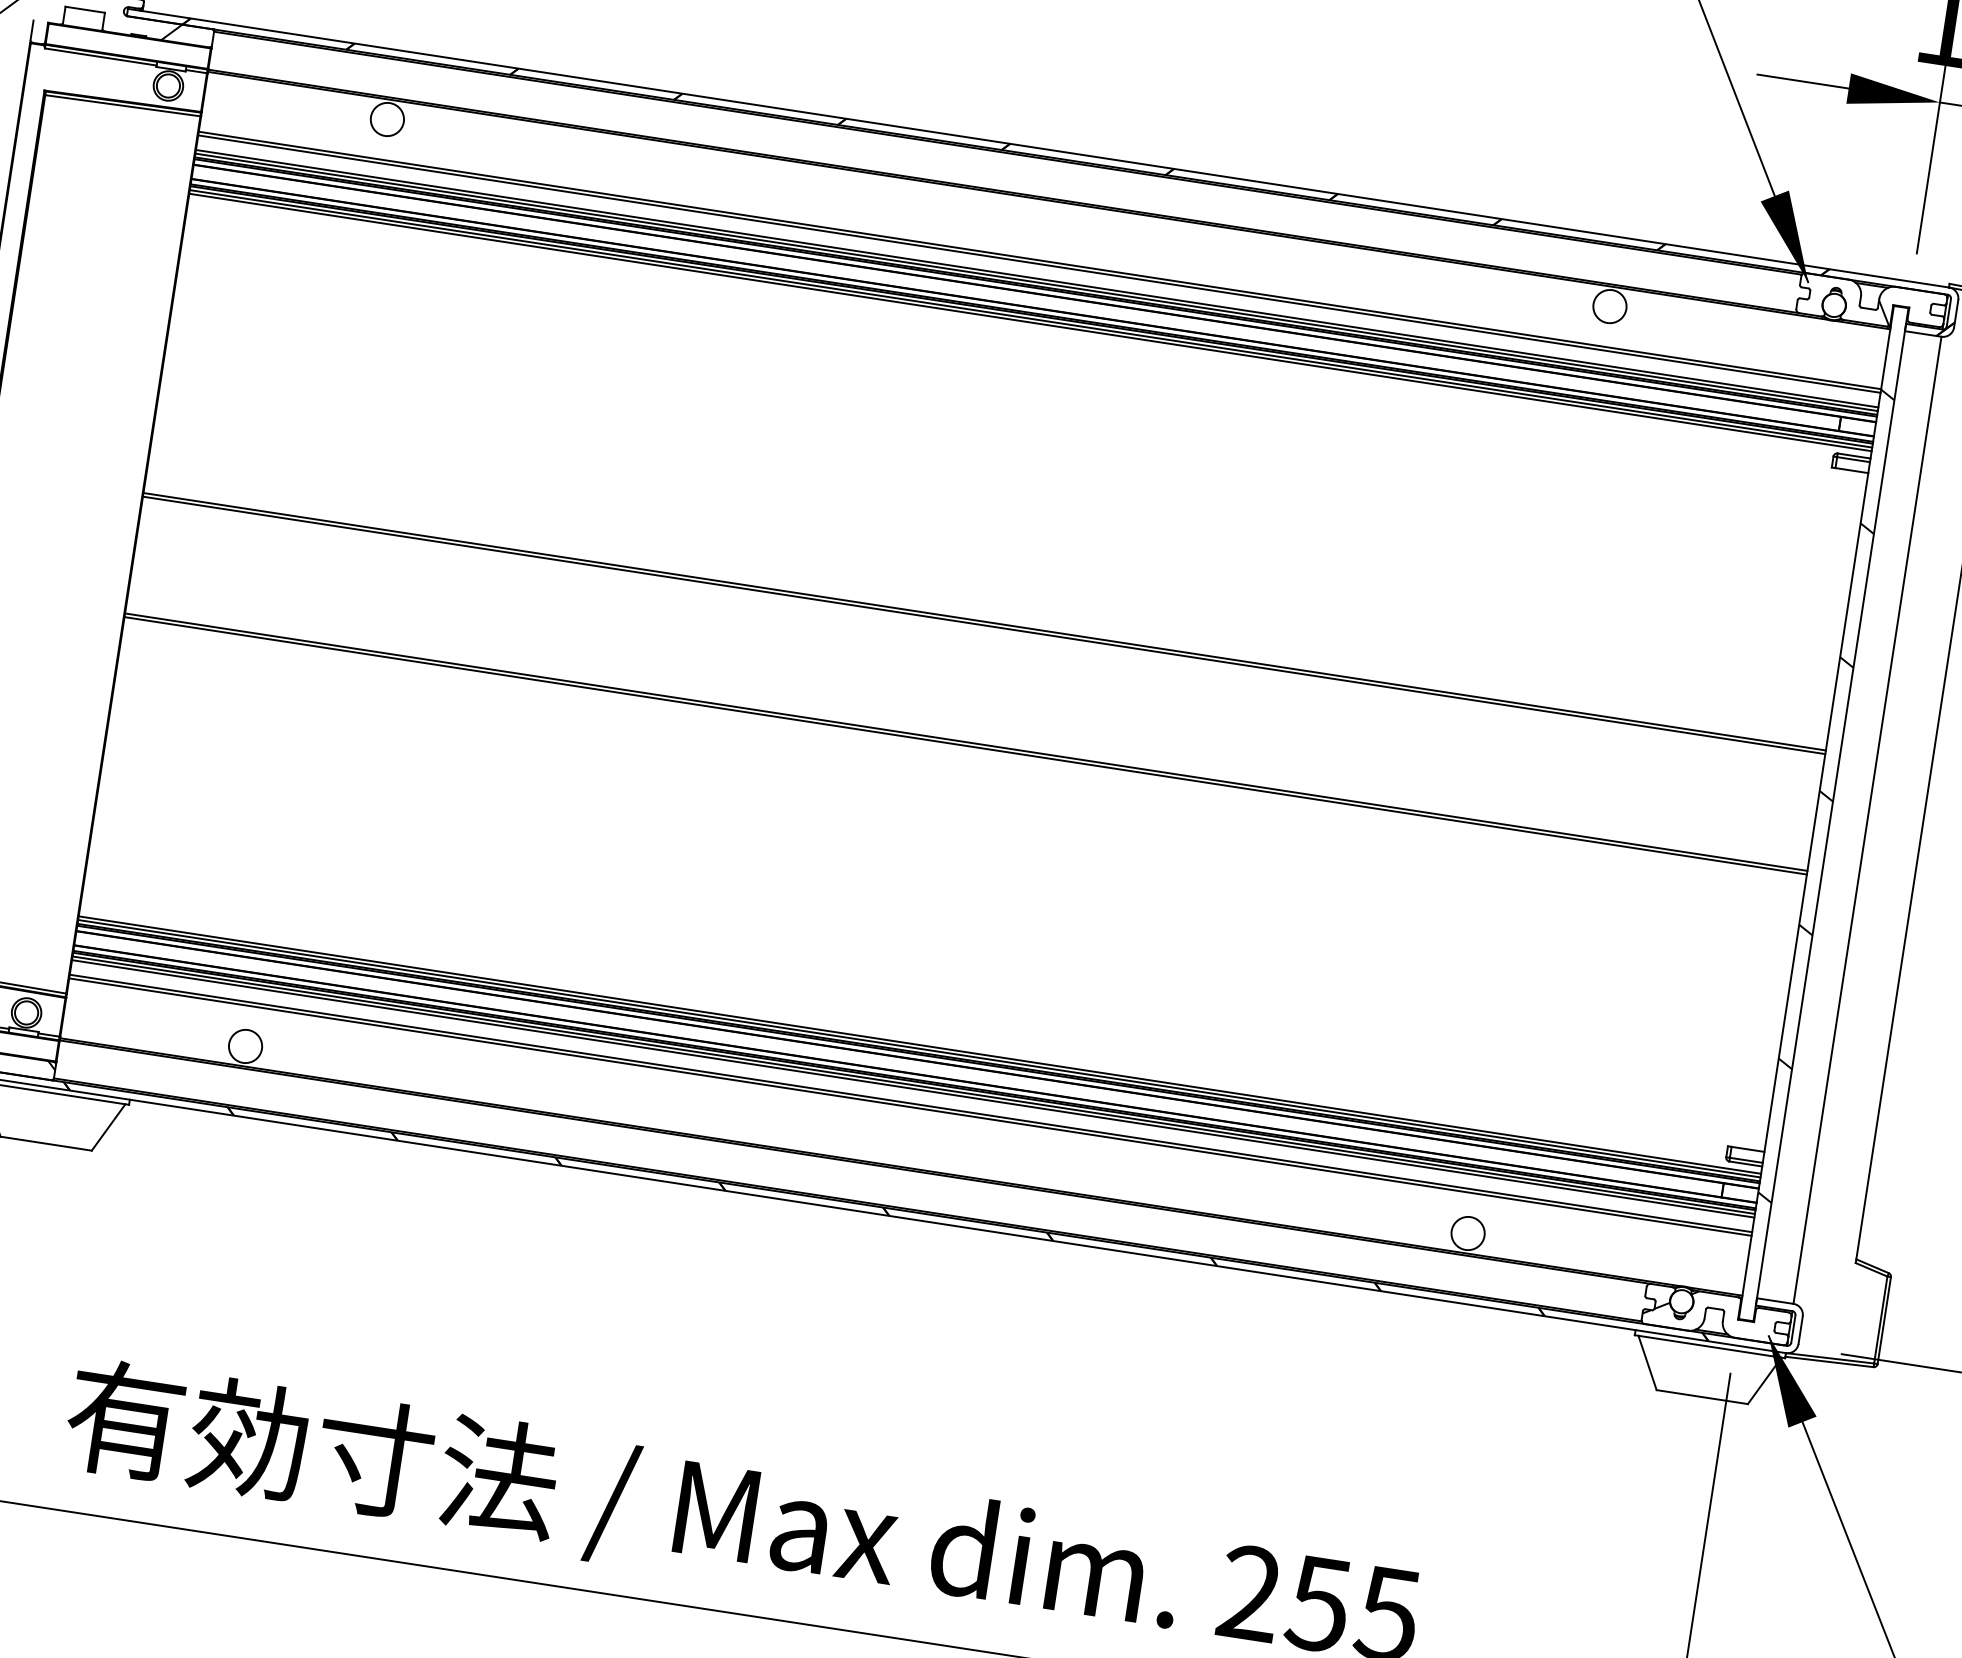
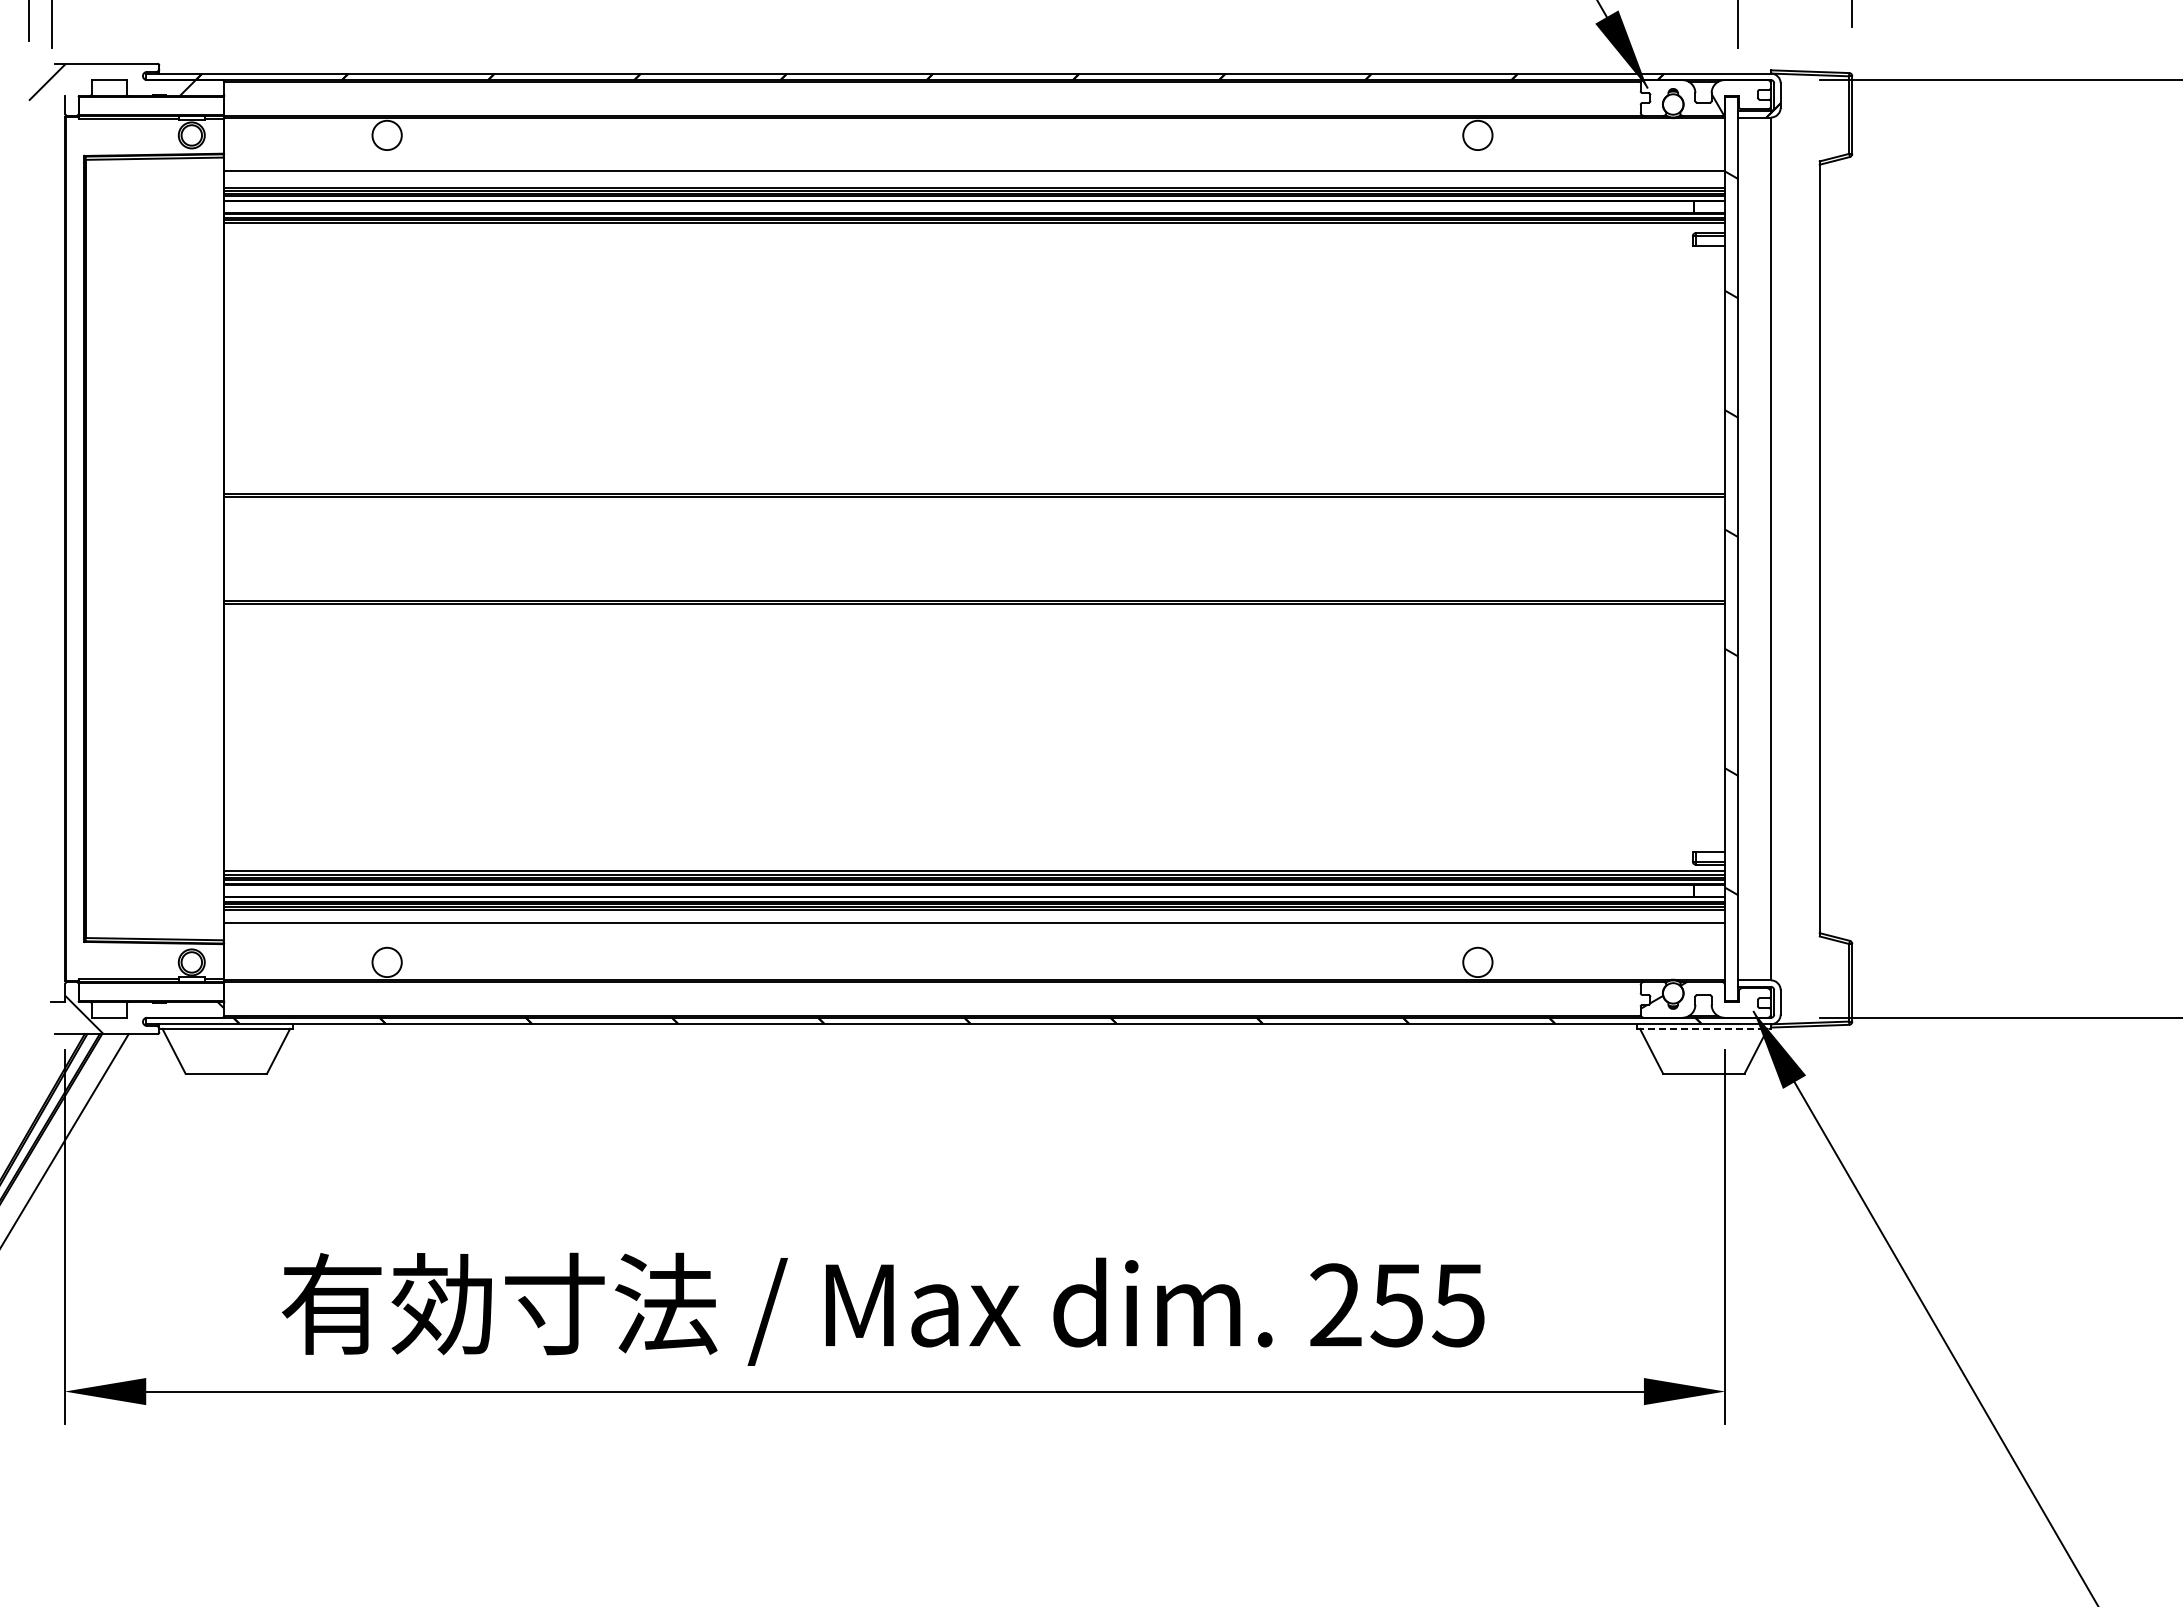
line: (1039, 264) -> (974, 174), removed
line: (1030, 322) -> (974, 226), removed
line: (910, 1106) -> (974, 926), removed
line: (1710, 1346) -> (1704, 1028), solid -> dashed

